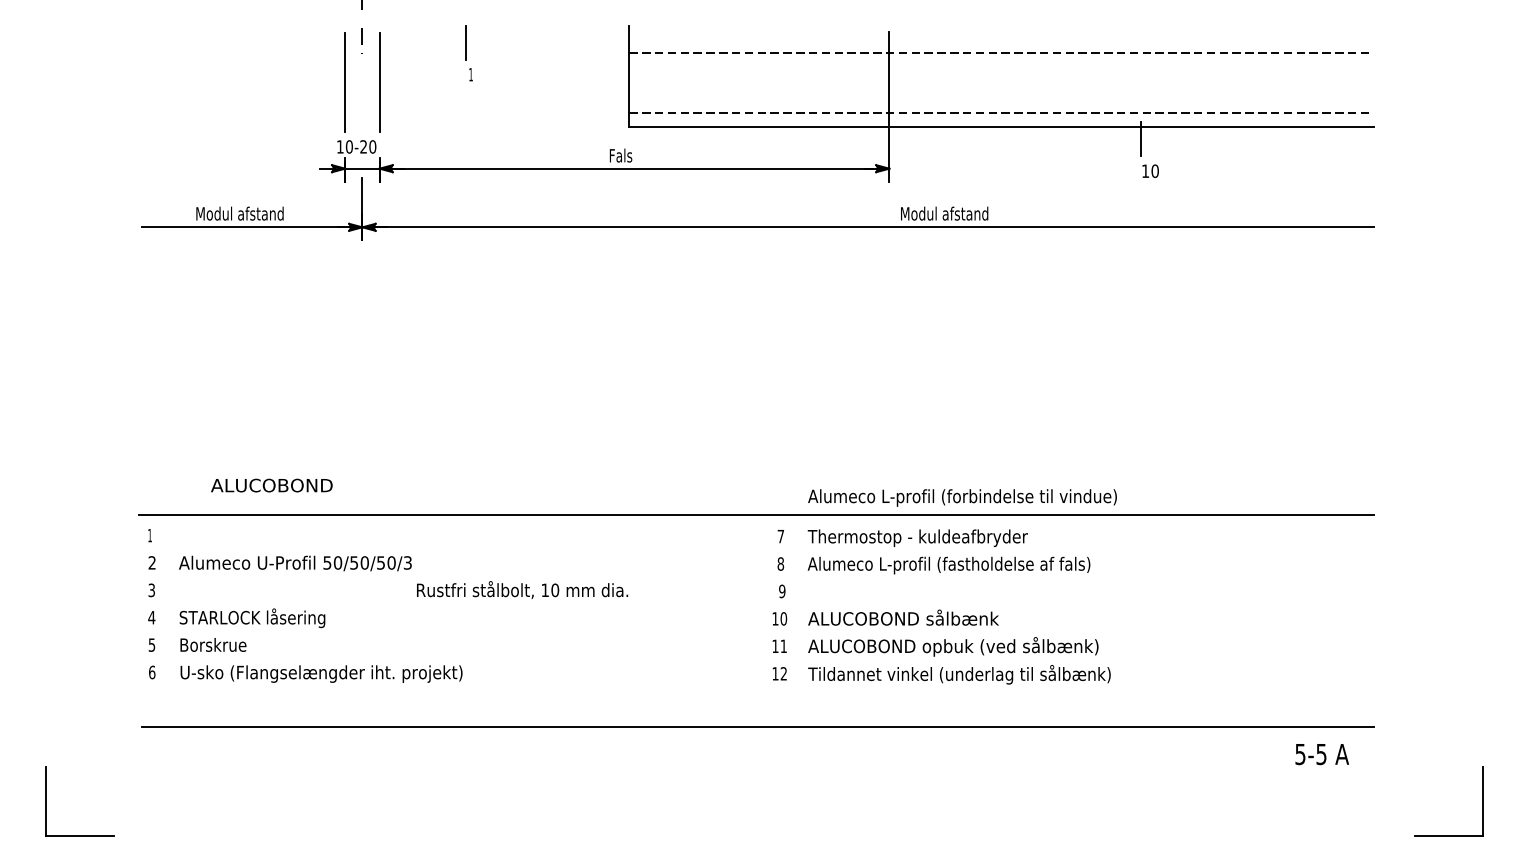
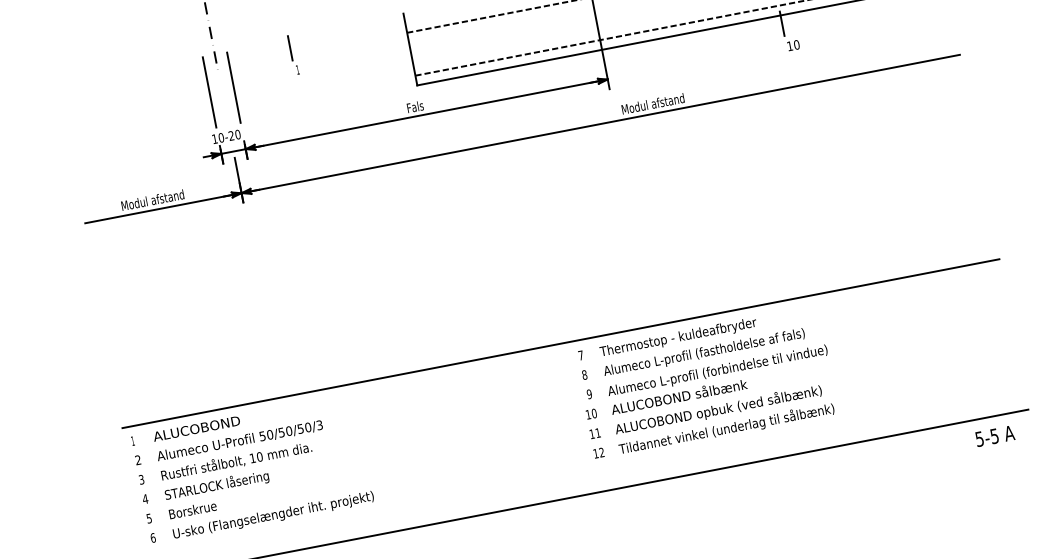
text: (271, 485) -> (196, 428), moved
text: (962, 497) -> (717, 371), moved
text: (522, 589) -> (236, 460), moved

